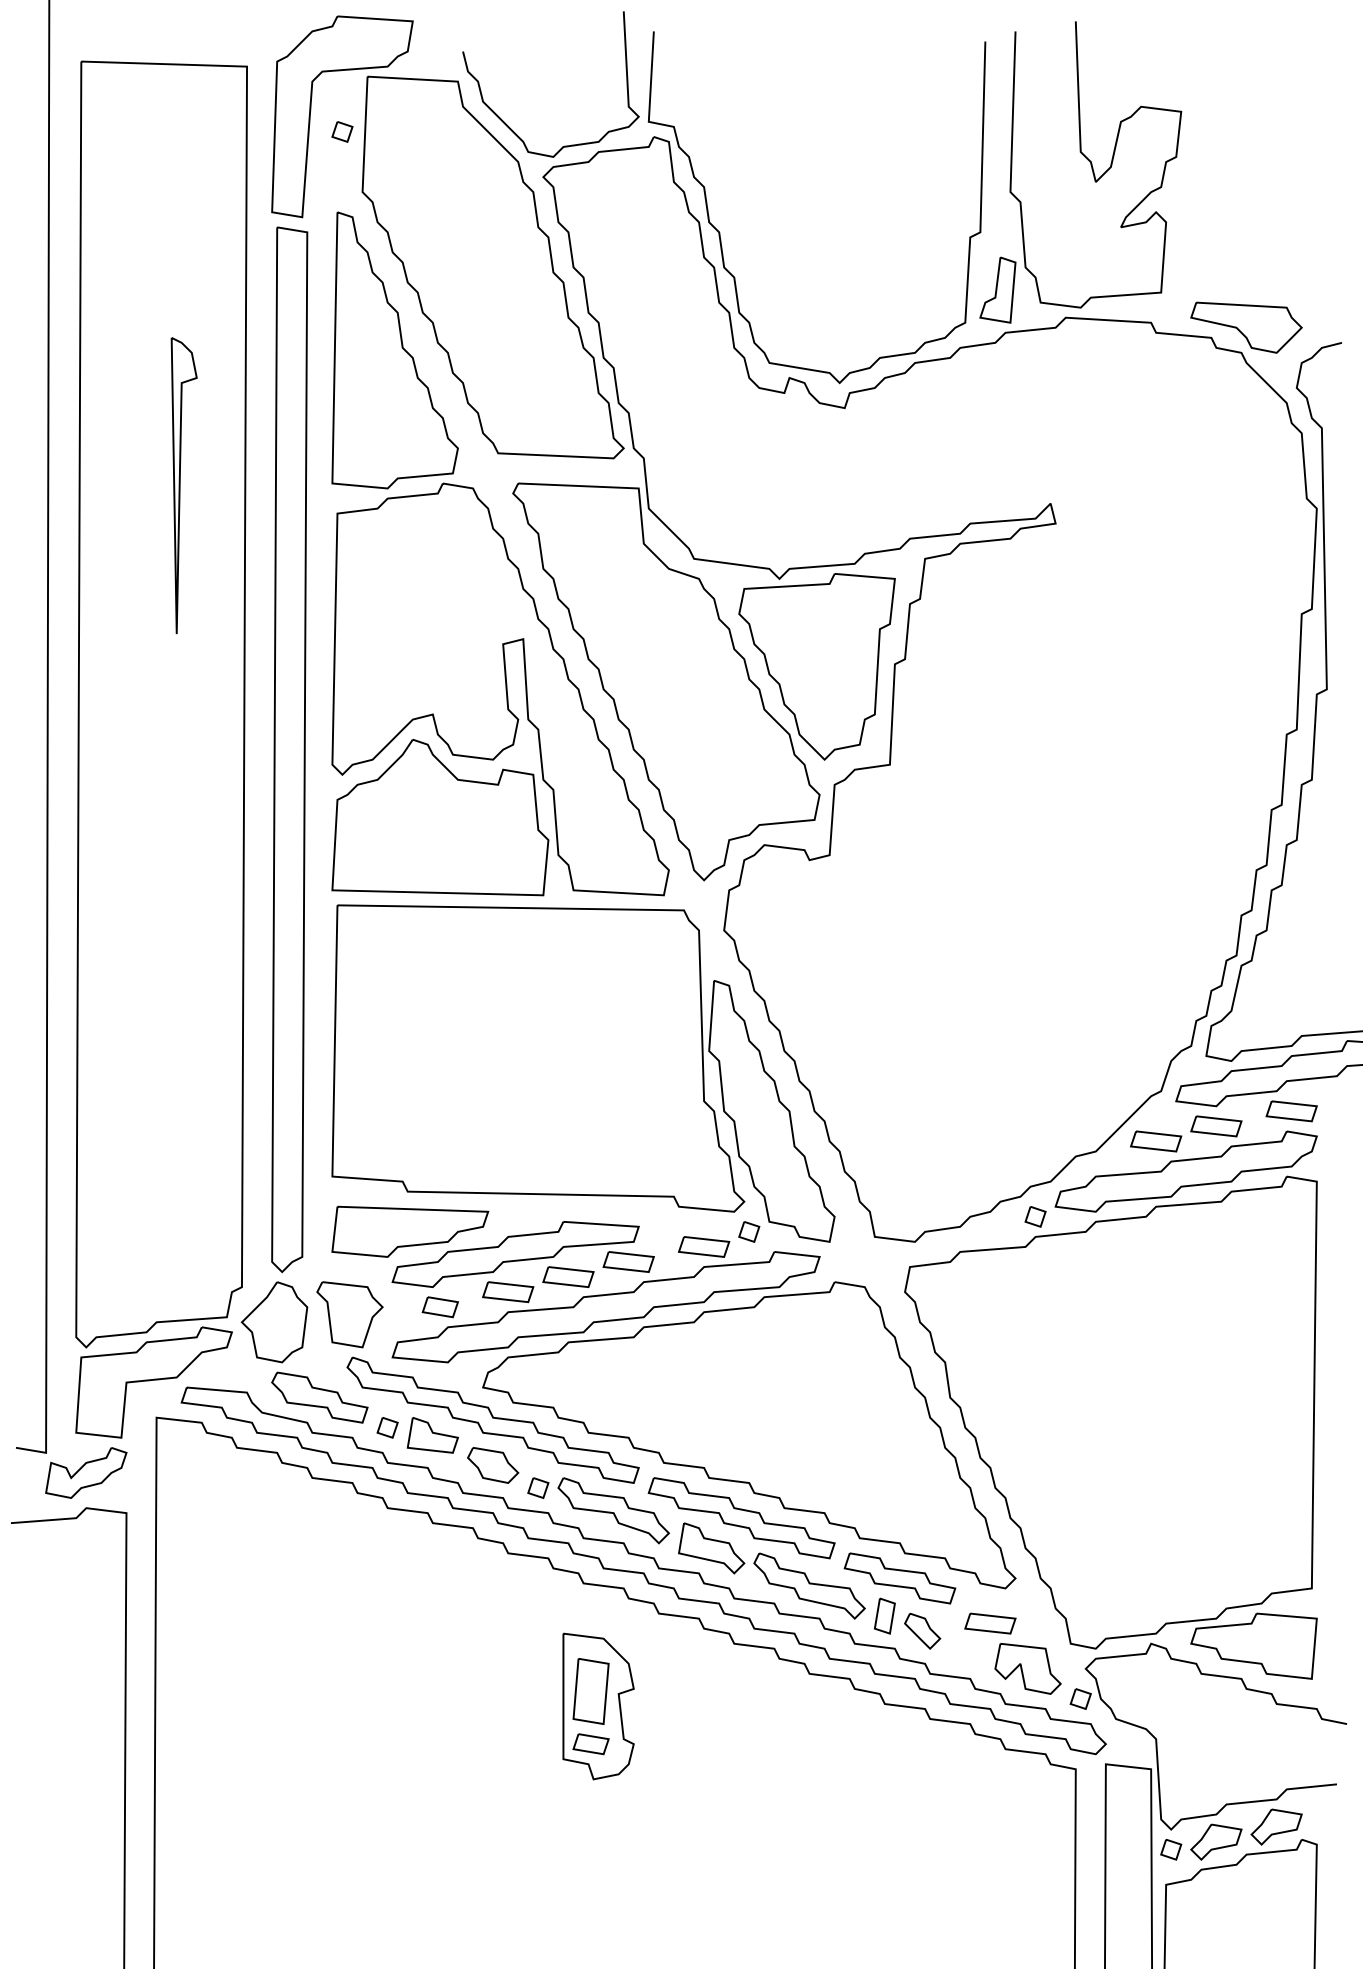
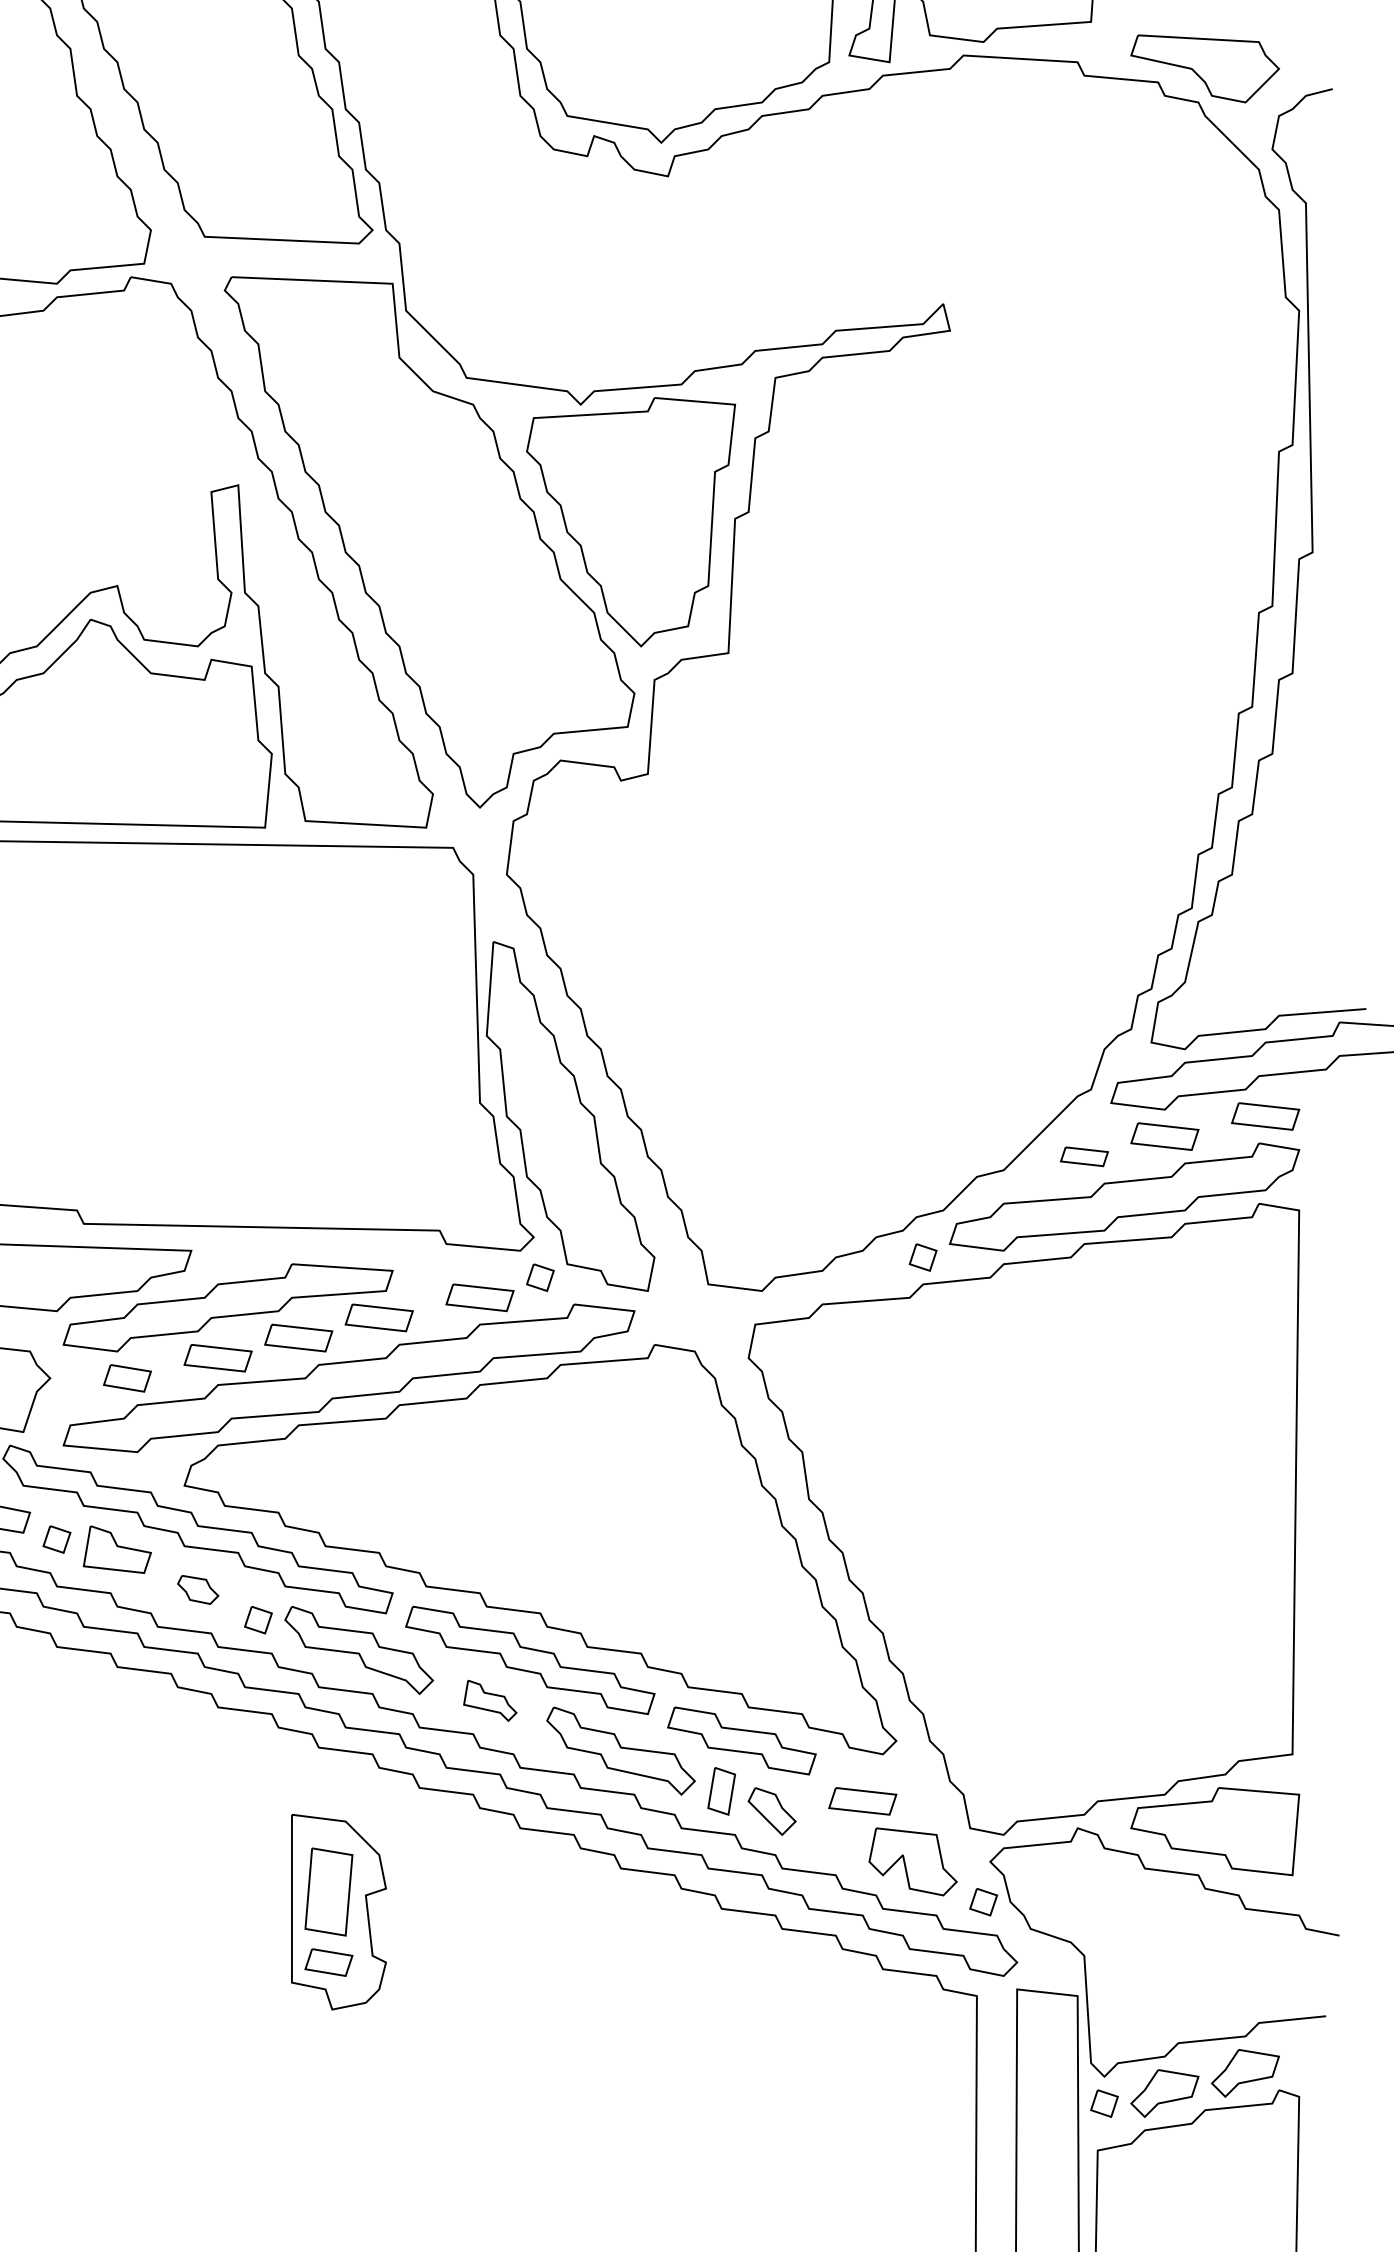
part: (1156, 1141) -> (1084, 1156), size x0.7
part: (493, 1465) -> (198, 1589), size x0.6
part: (711, 1548) -> (489, 1700), size x0.6

